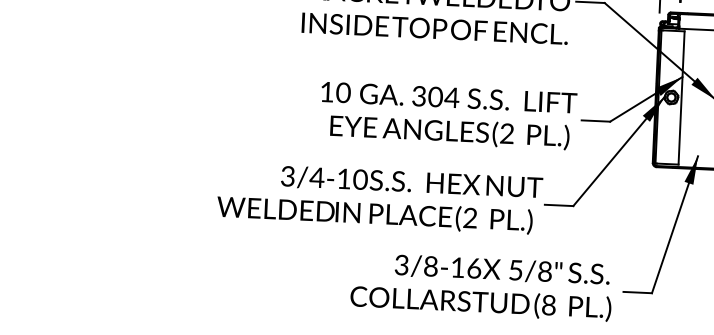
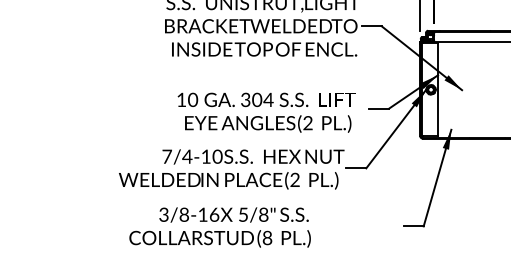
text: (448, 115) -> (266, 112), moved
text: (287, 176) -> (166, 156), 3/4-10 -> 7/4-10
text: (480, 286) -> (219, 227), moved

